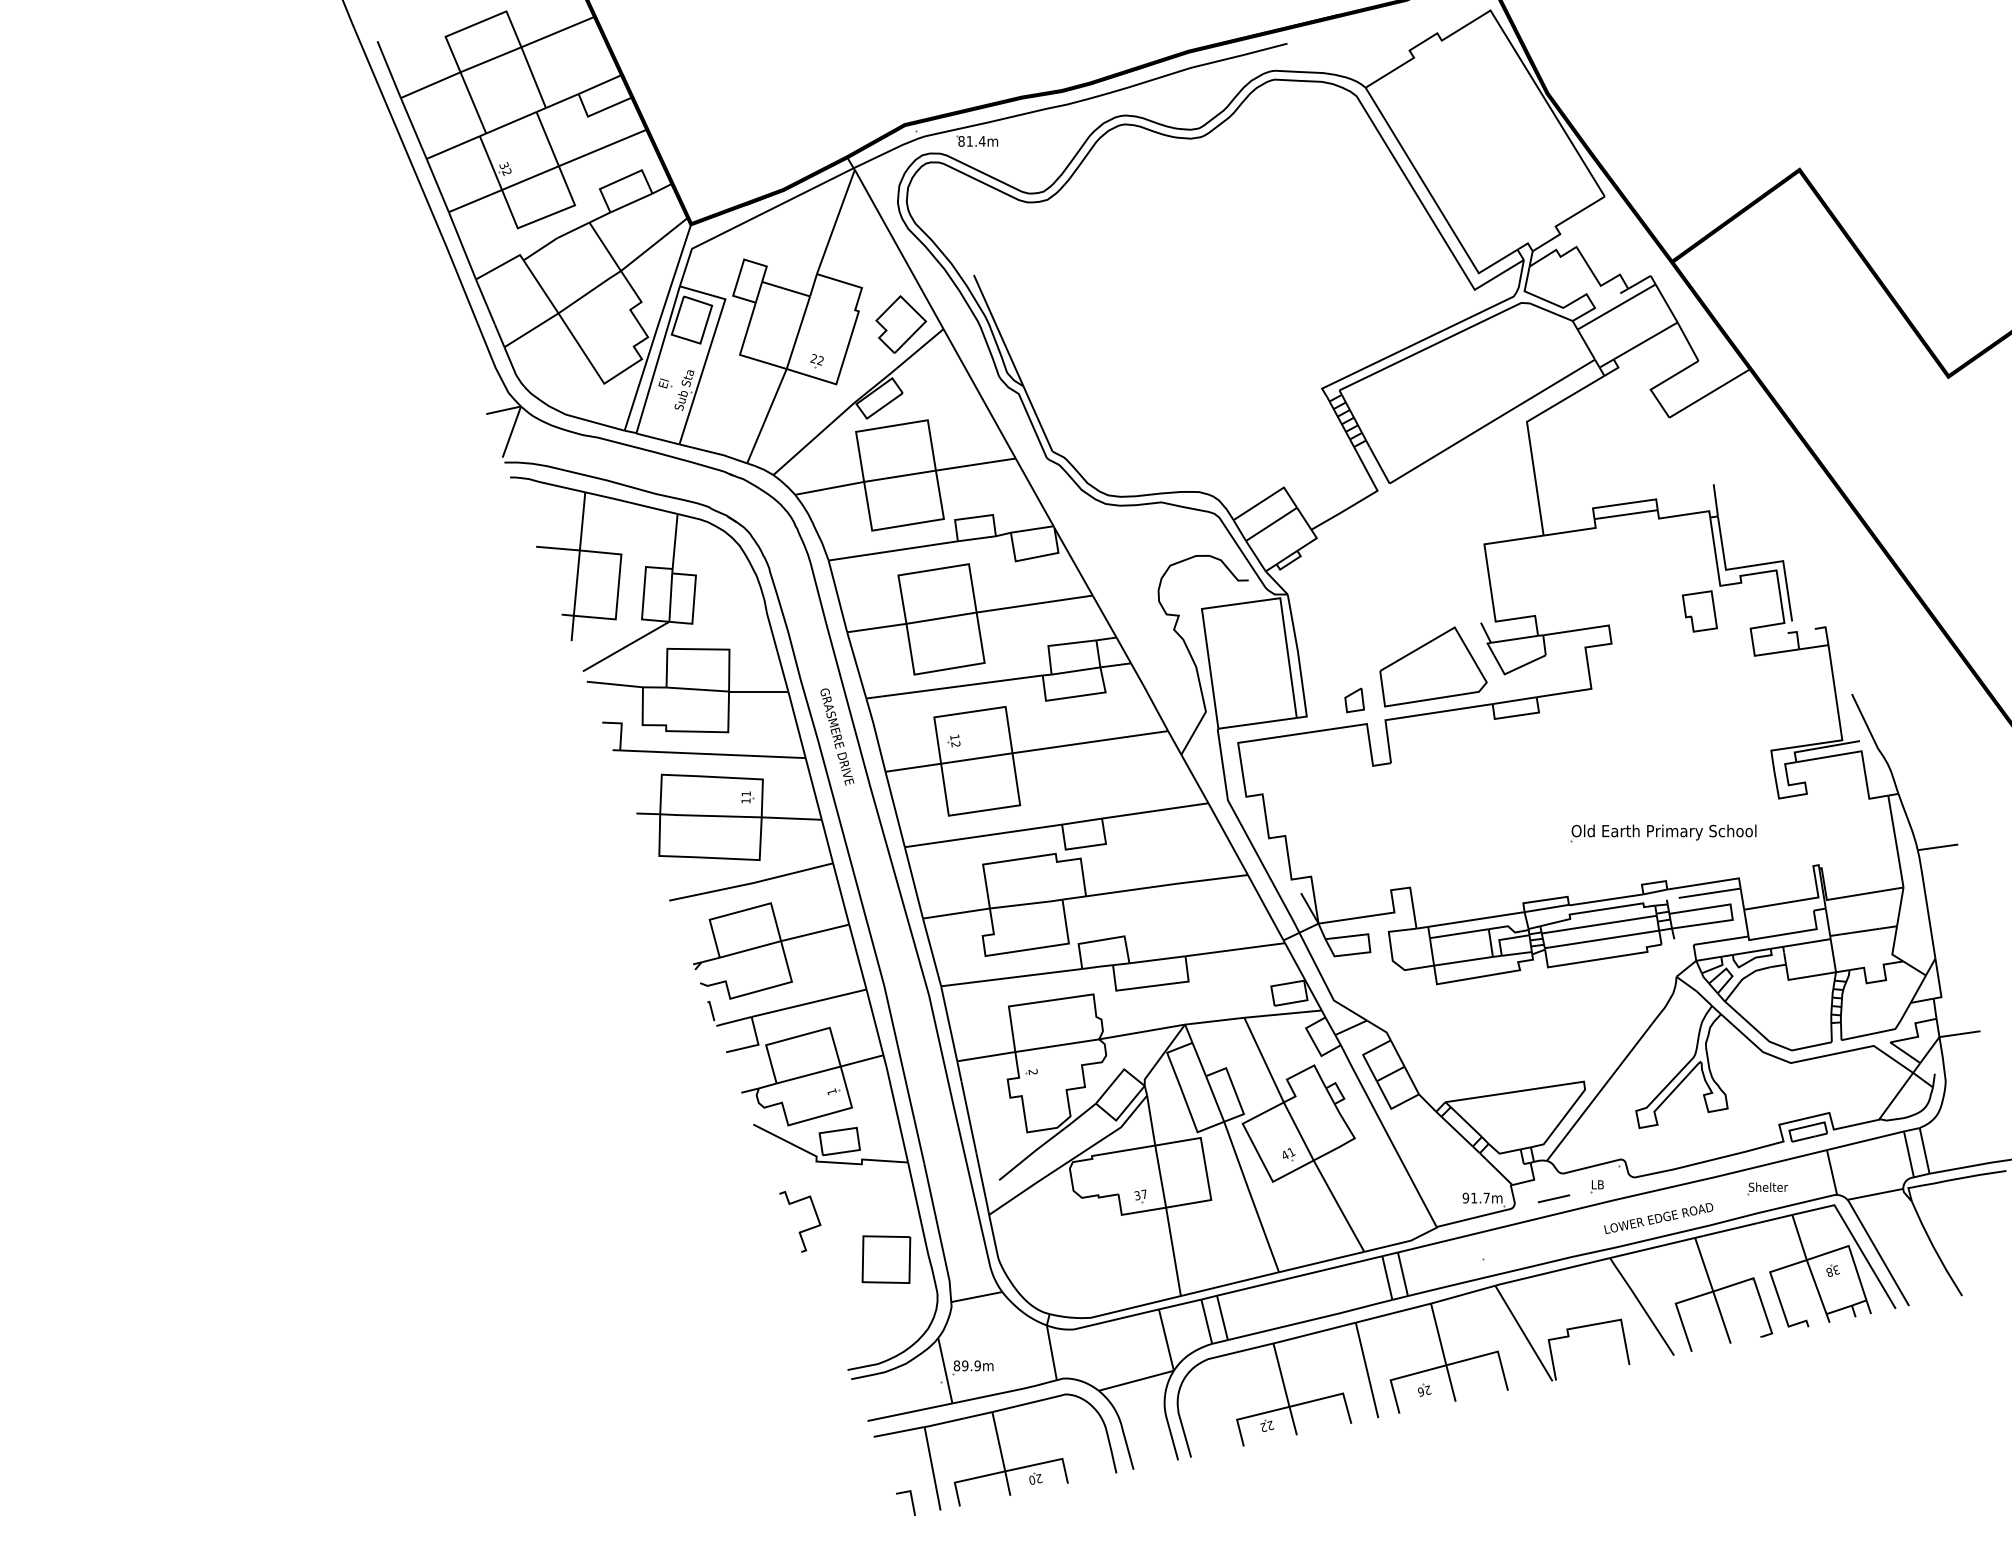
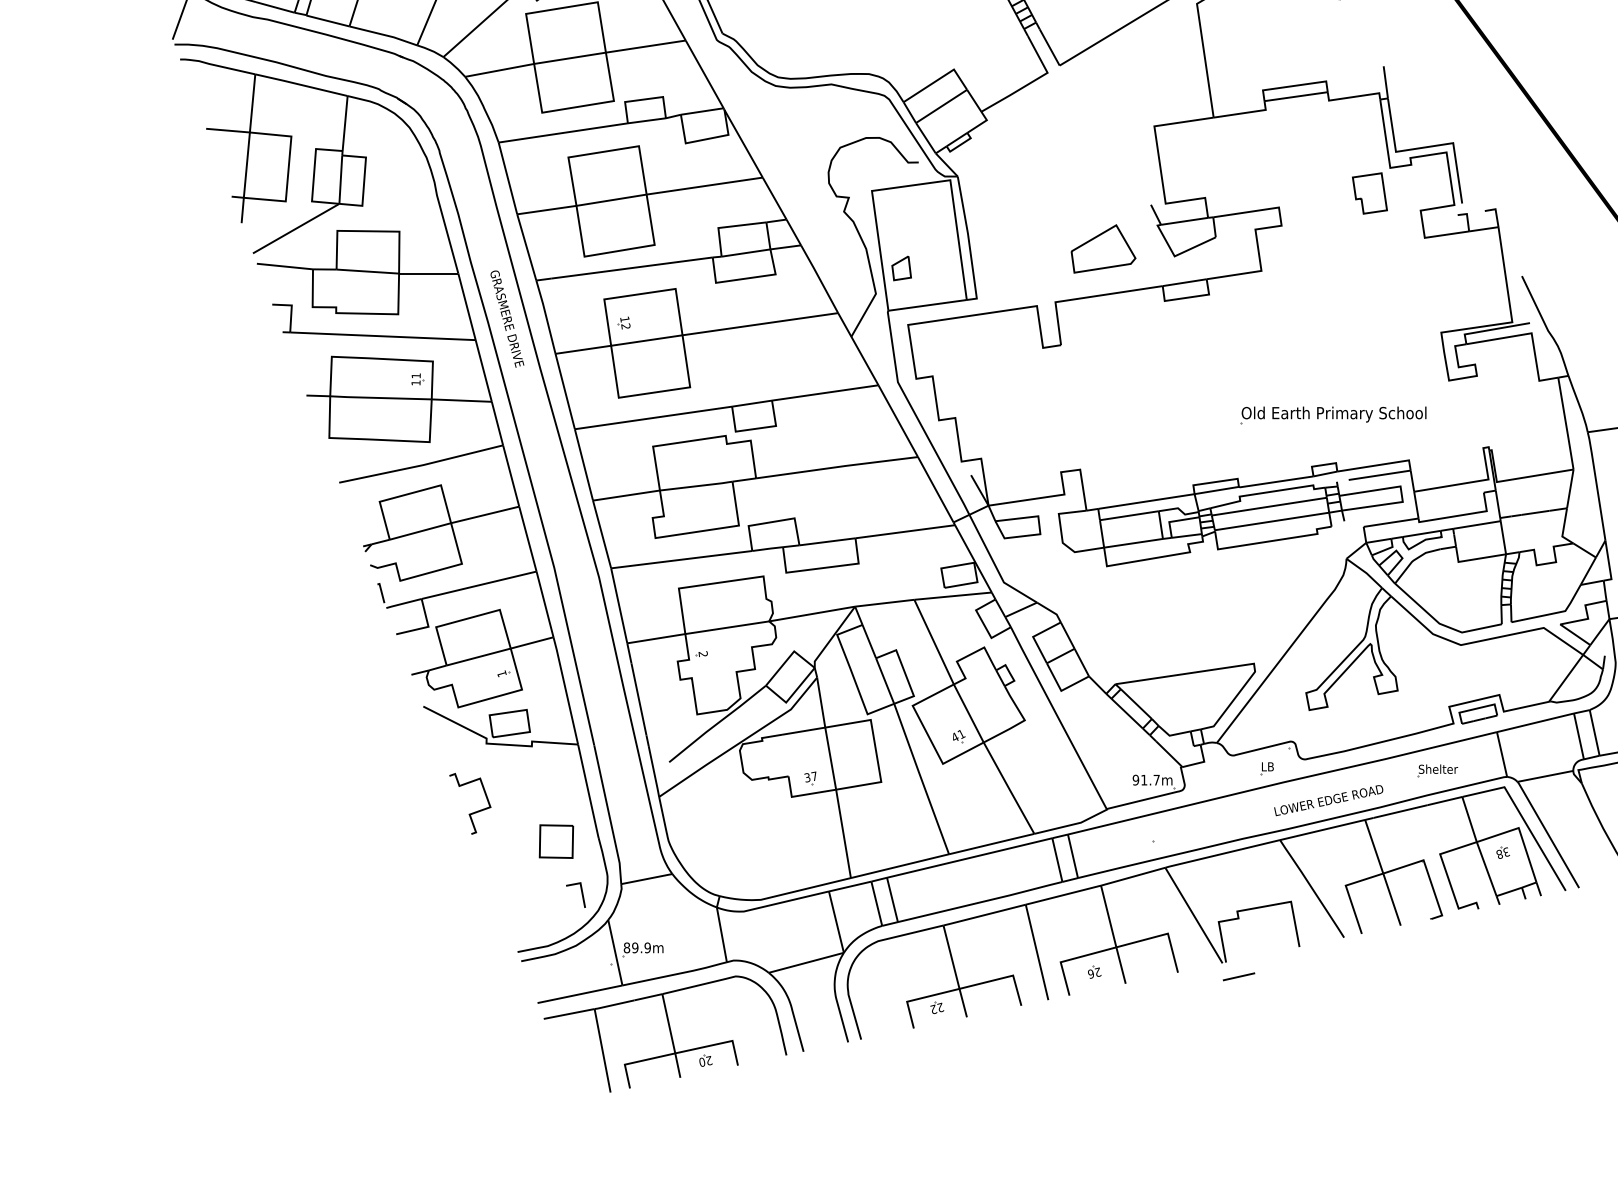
part: (1433, 666) -> (1103, 248), size x0.6
part: (1354, 700) -> (901, 268), moved
line: (1553, 1198) -> (1238, 976), moved
part: (886, 1259) -> (556, 841), size x0.7
line: (911, 1502) -> (581, 894), moved

